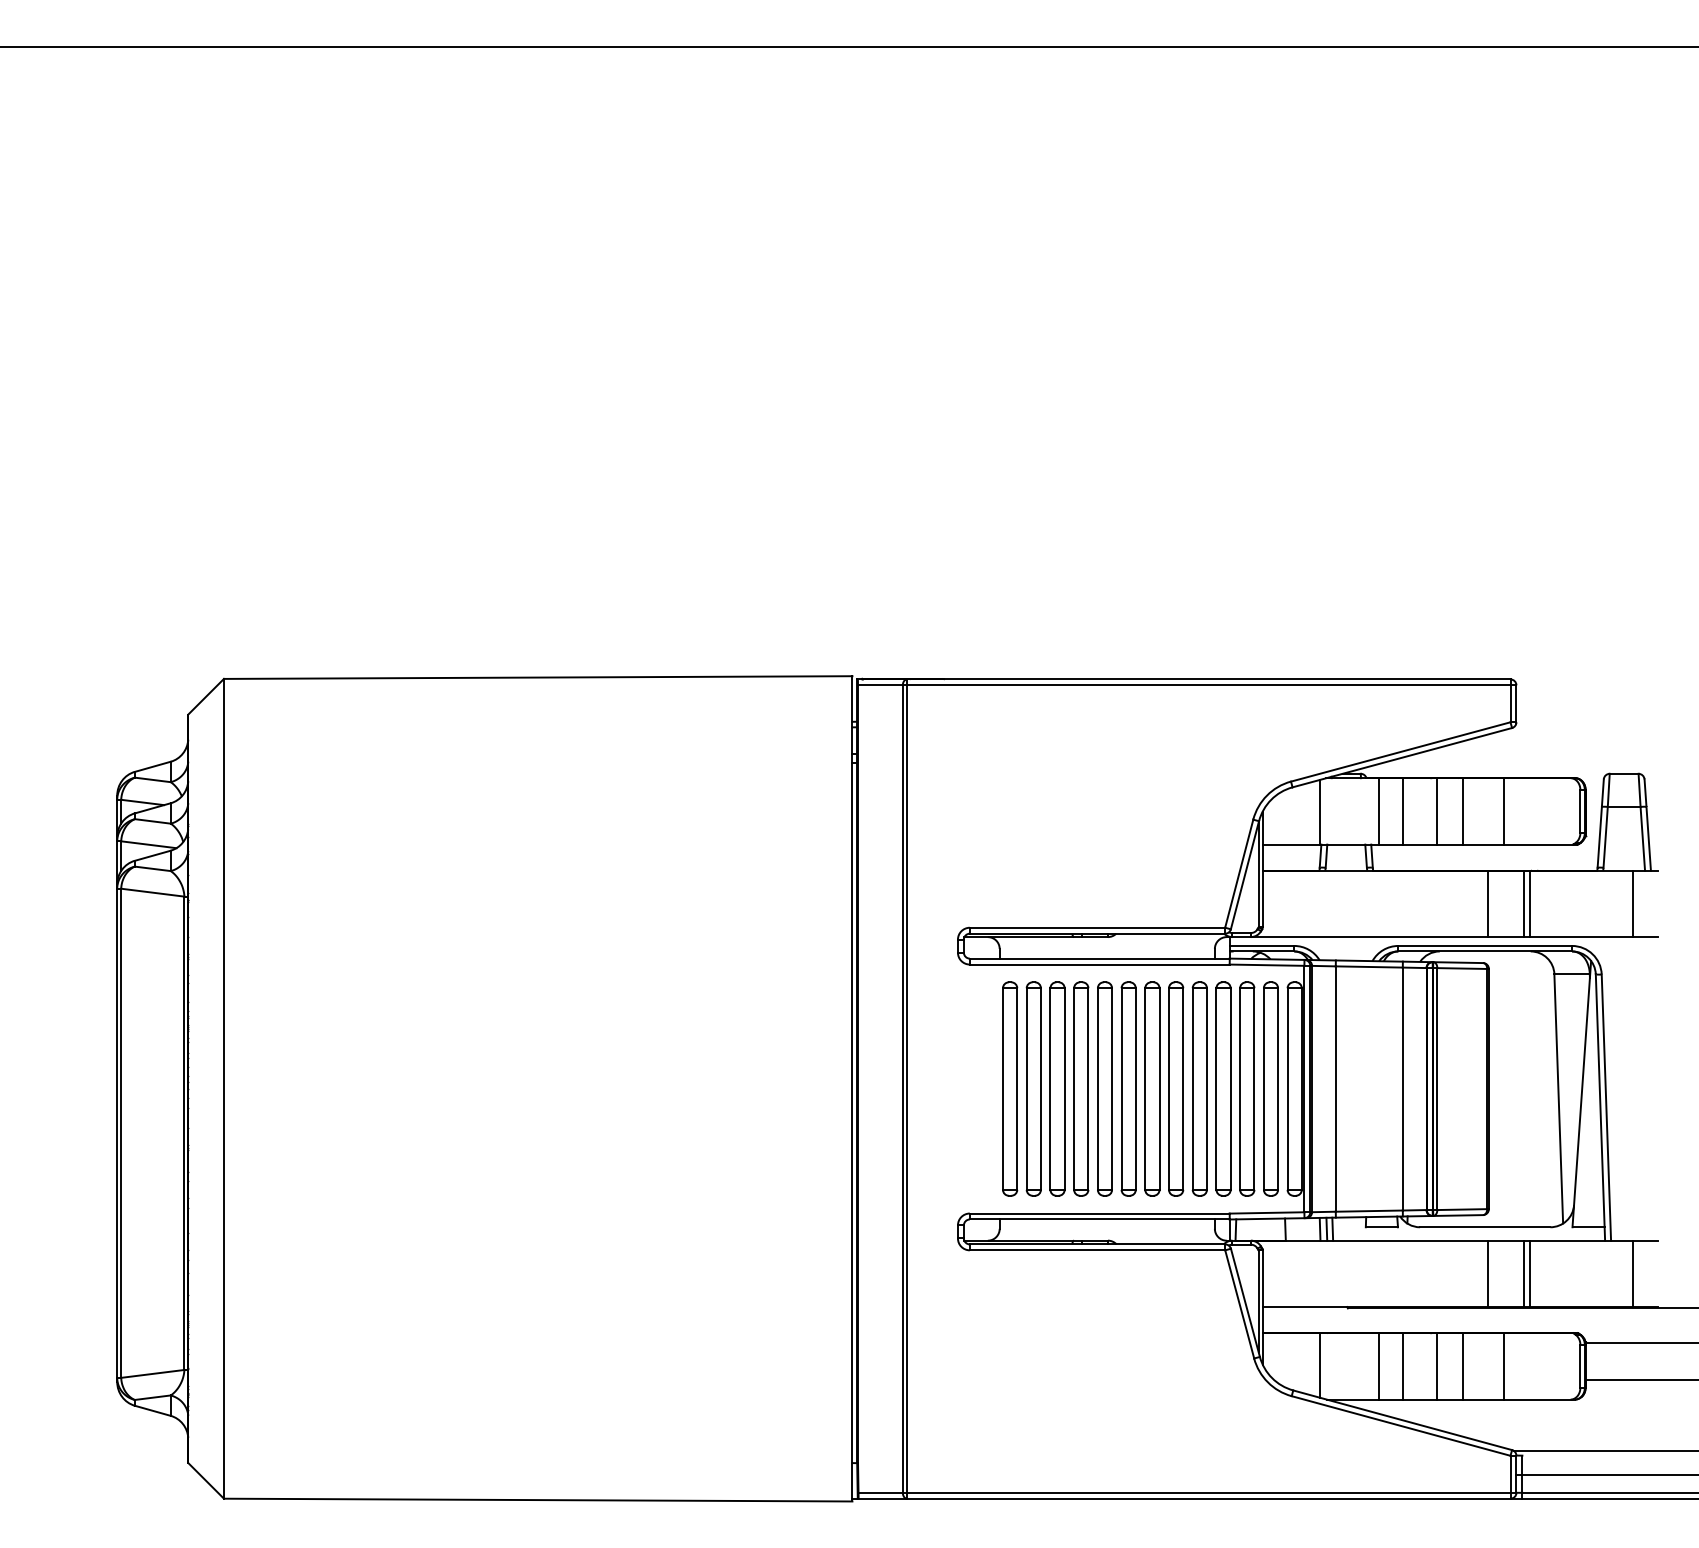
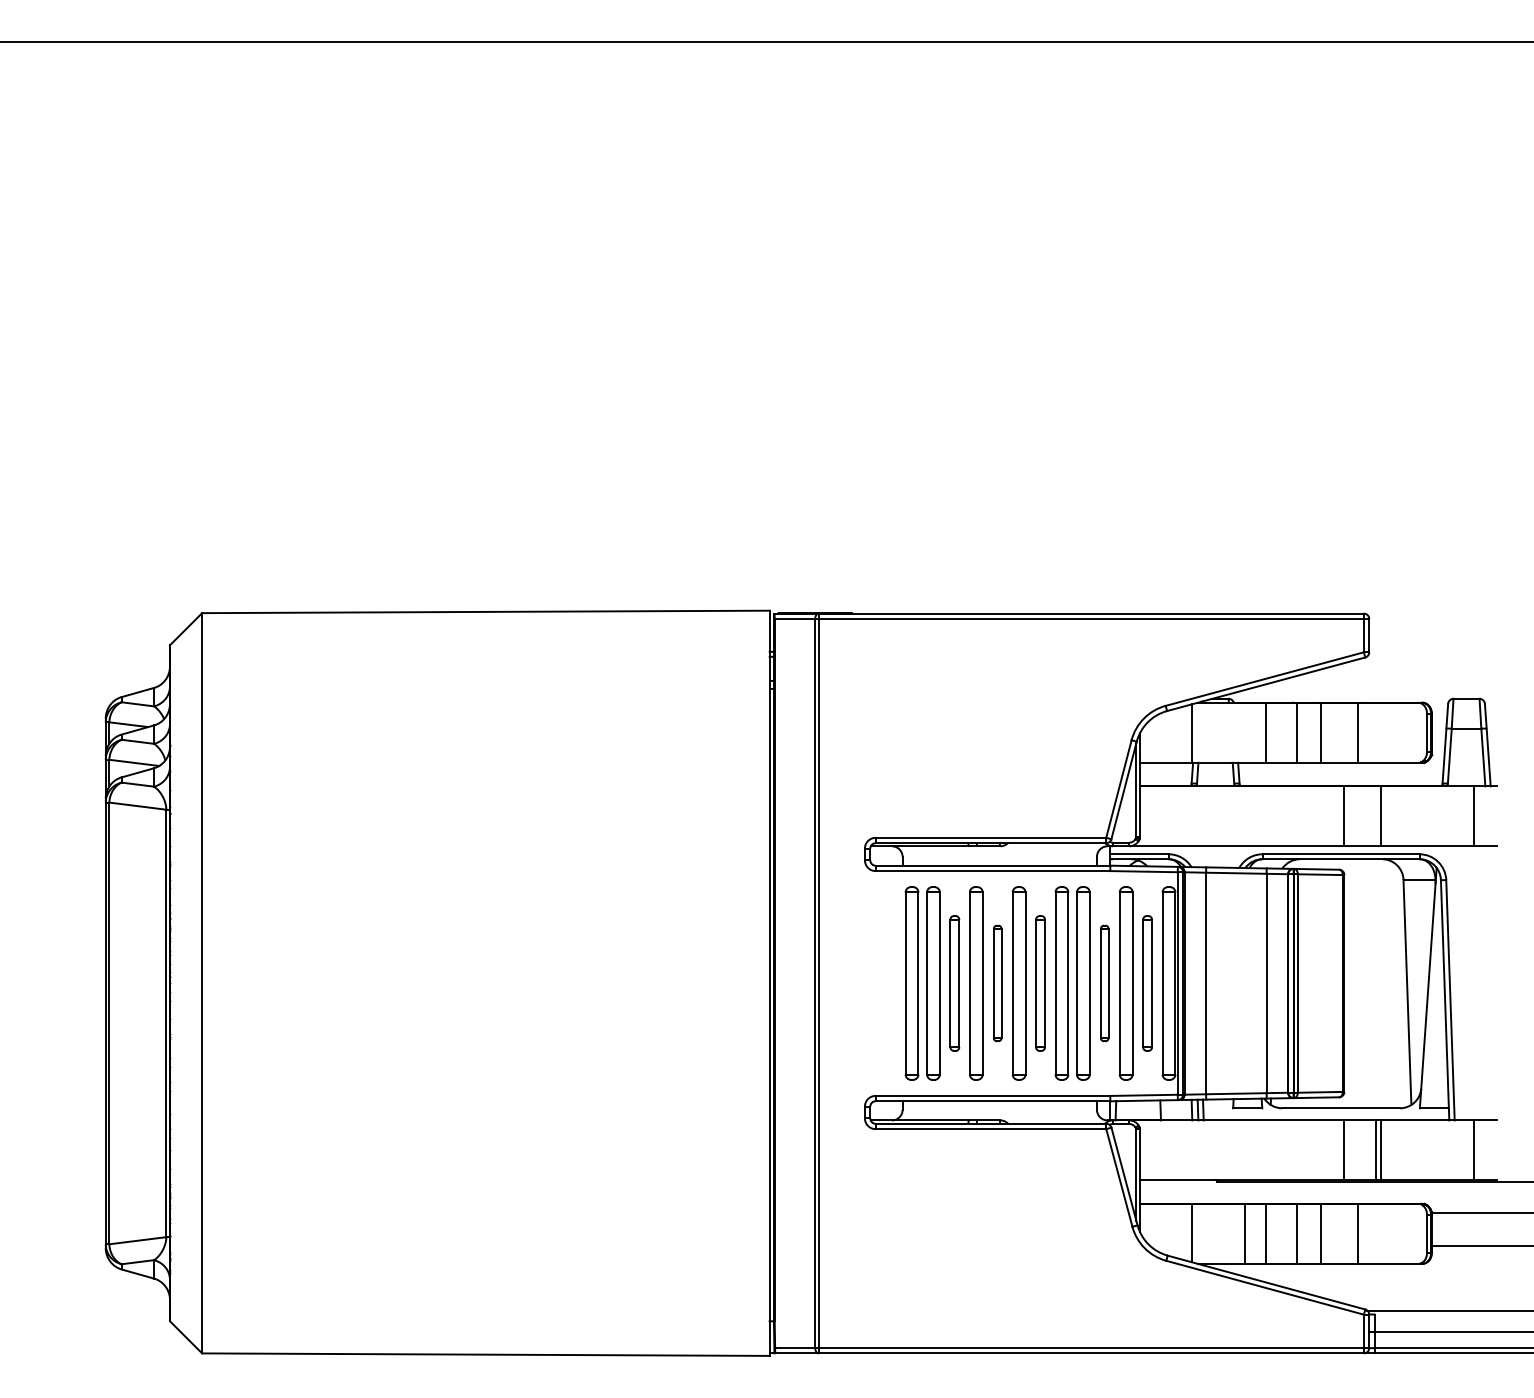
line: (1378, 811) -> (1244, 732), removed
line: (1523, 903) -> (1375, 815), removed
part: (1057, 1088) -> (954, 982), size x0.7
part: (1104, 1088) -> (997, 982), size x0.6
part: (1152, 1088) -> (1040, 982), size x0.7
part: (1223, 1088) -> (1104, 982), size x0.6
part: (1270, 1088) -> (1147, 982), size x0.7

